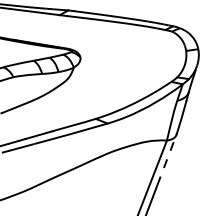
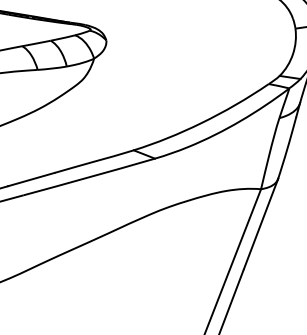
line: (166, 160) -> (260, 224), dashed -> solid

